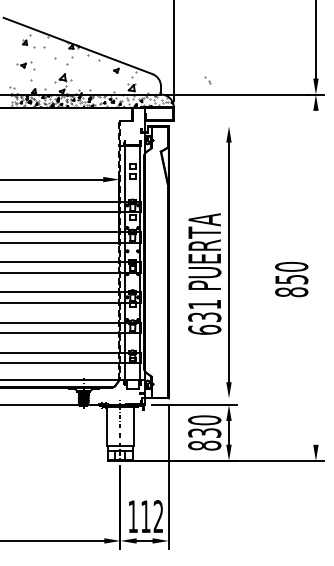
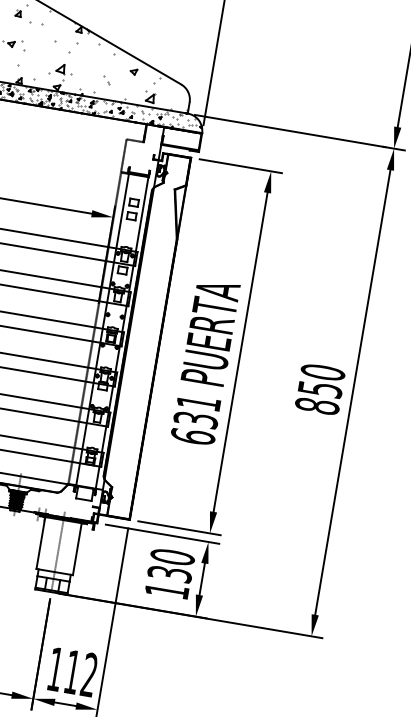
part: (207, 80) -> (106, 80), moved
line: (206, 126) -> (241, 166), added
line: (315, 277) -> (352, 391), added
line: (206, 398) -> (179, 528), added
text: (204, 445) -> (166, 590), 830 -> 130

